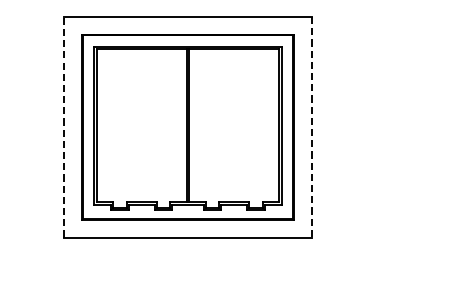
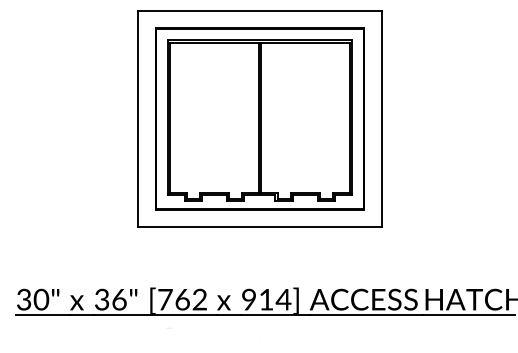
line: (64, 126) -> (138, 118), dashed -> solid
line: (311, 127) -> (381, 119), dashed -> solid

